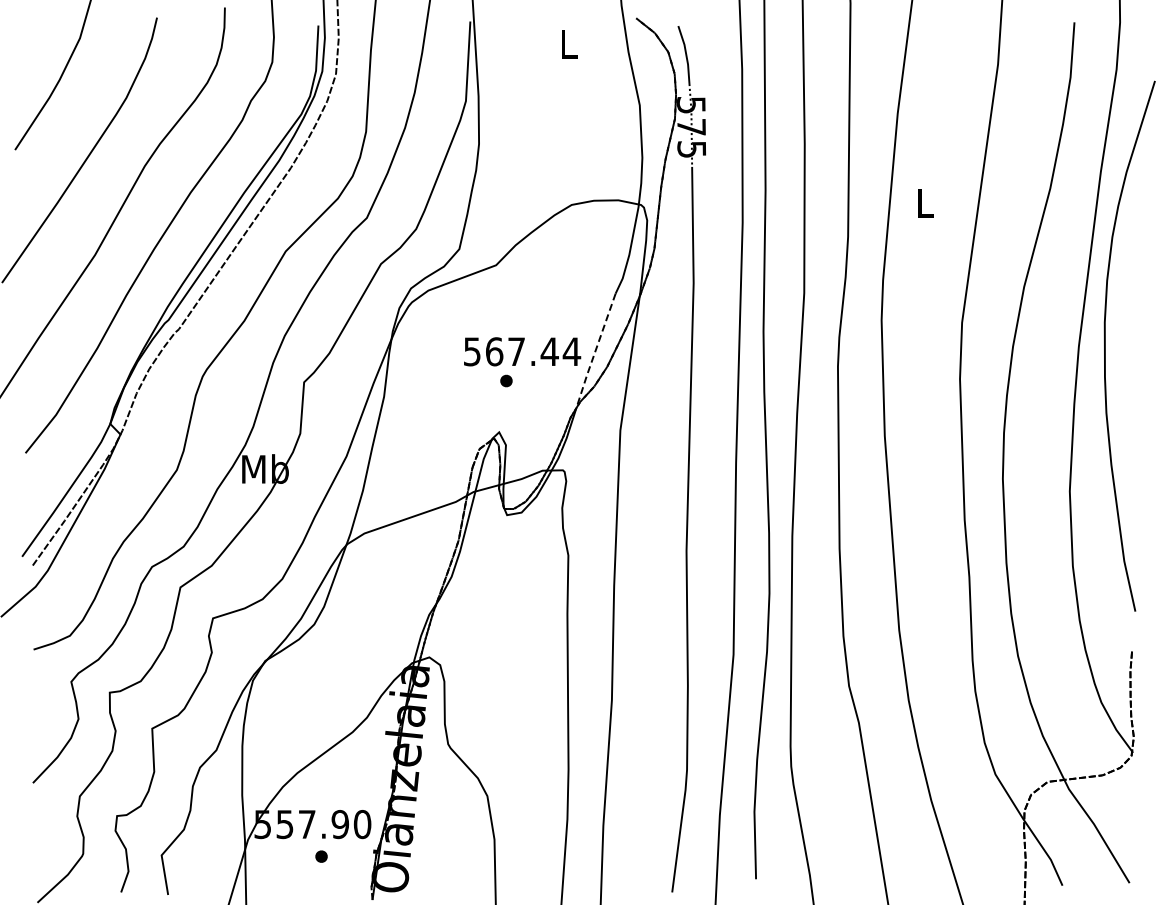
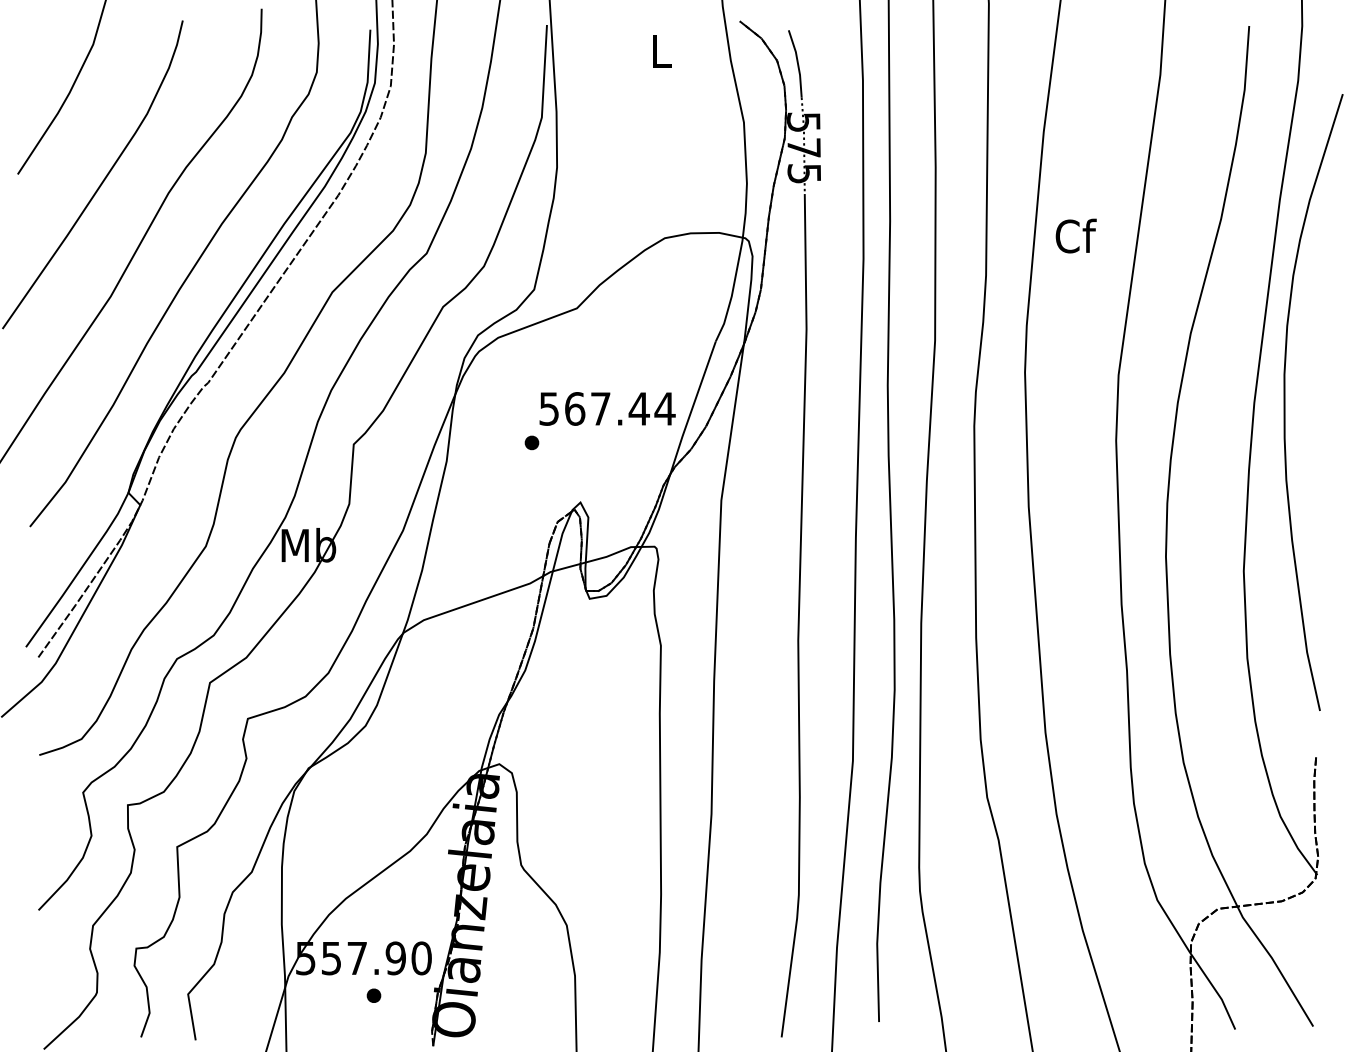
text: (925, 202) -> (1076, 235), L -> Cf
line: (595, 352) -> (692, 409), dashed -> solid
part: (506, 380) -> (532, 442), moved

